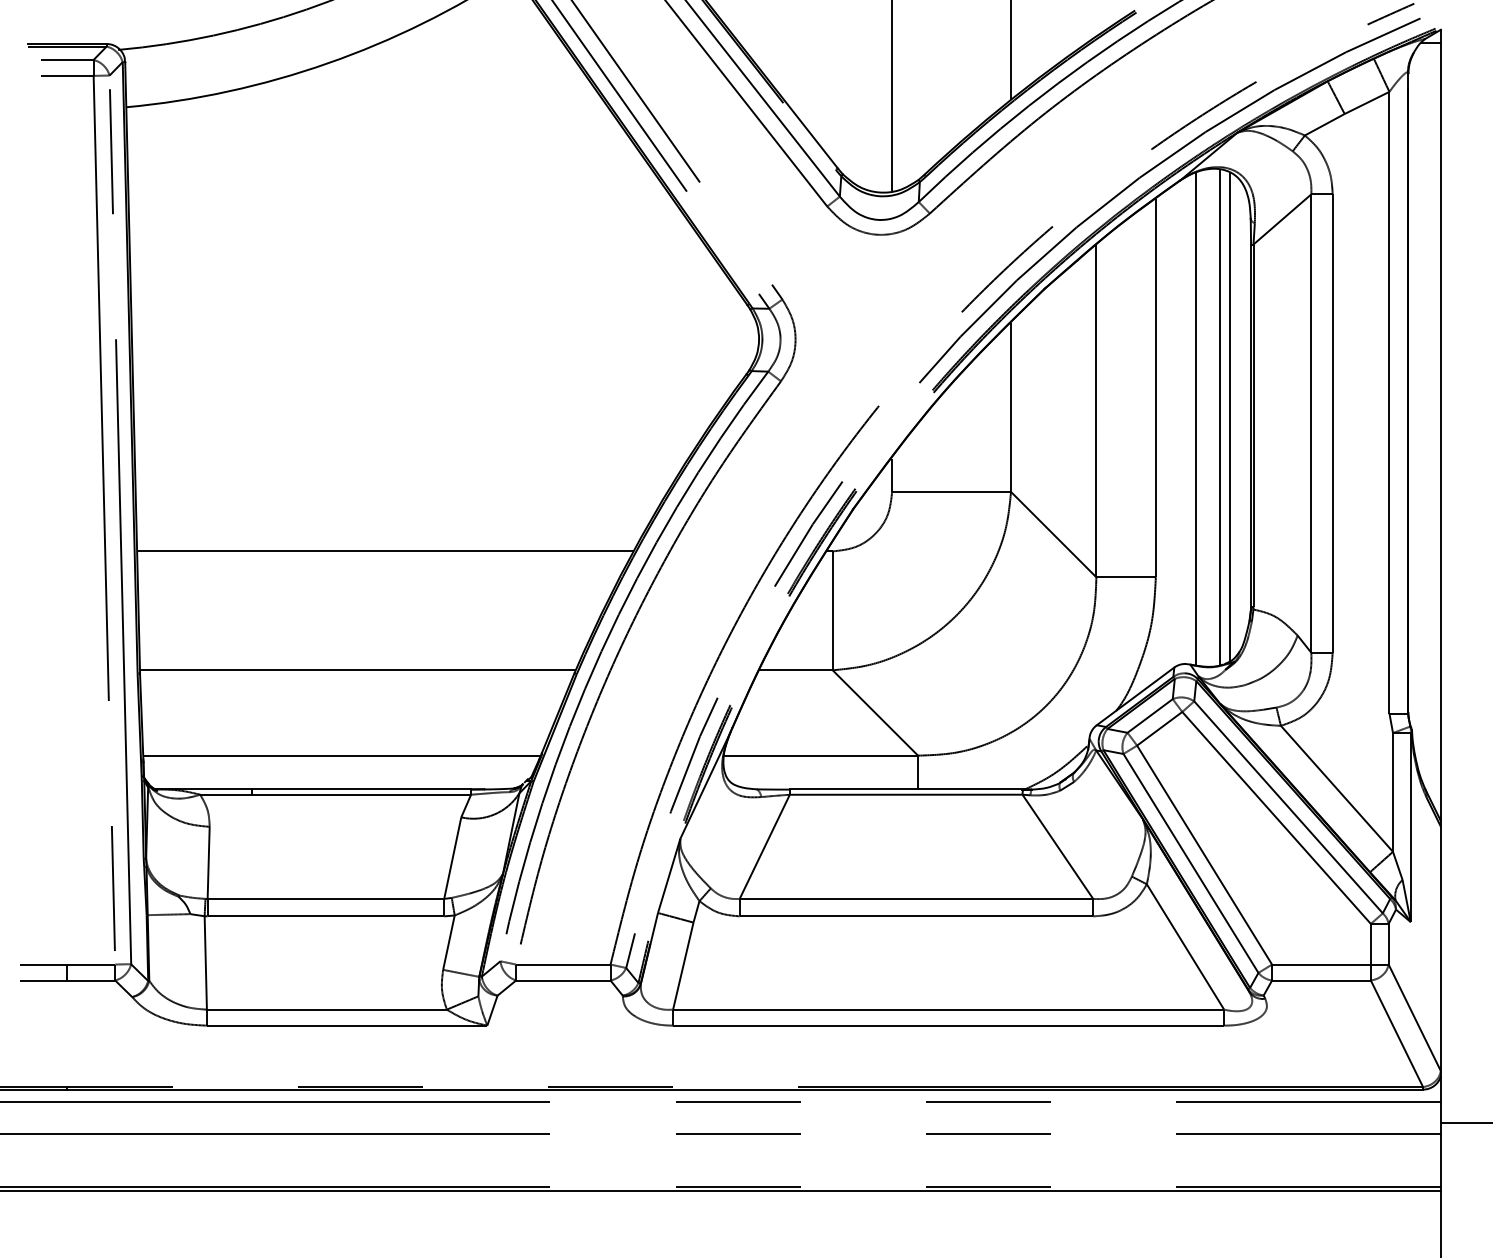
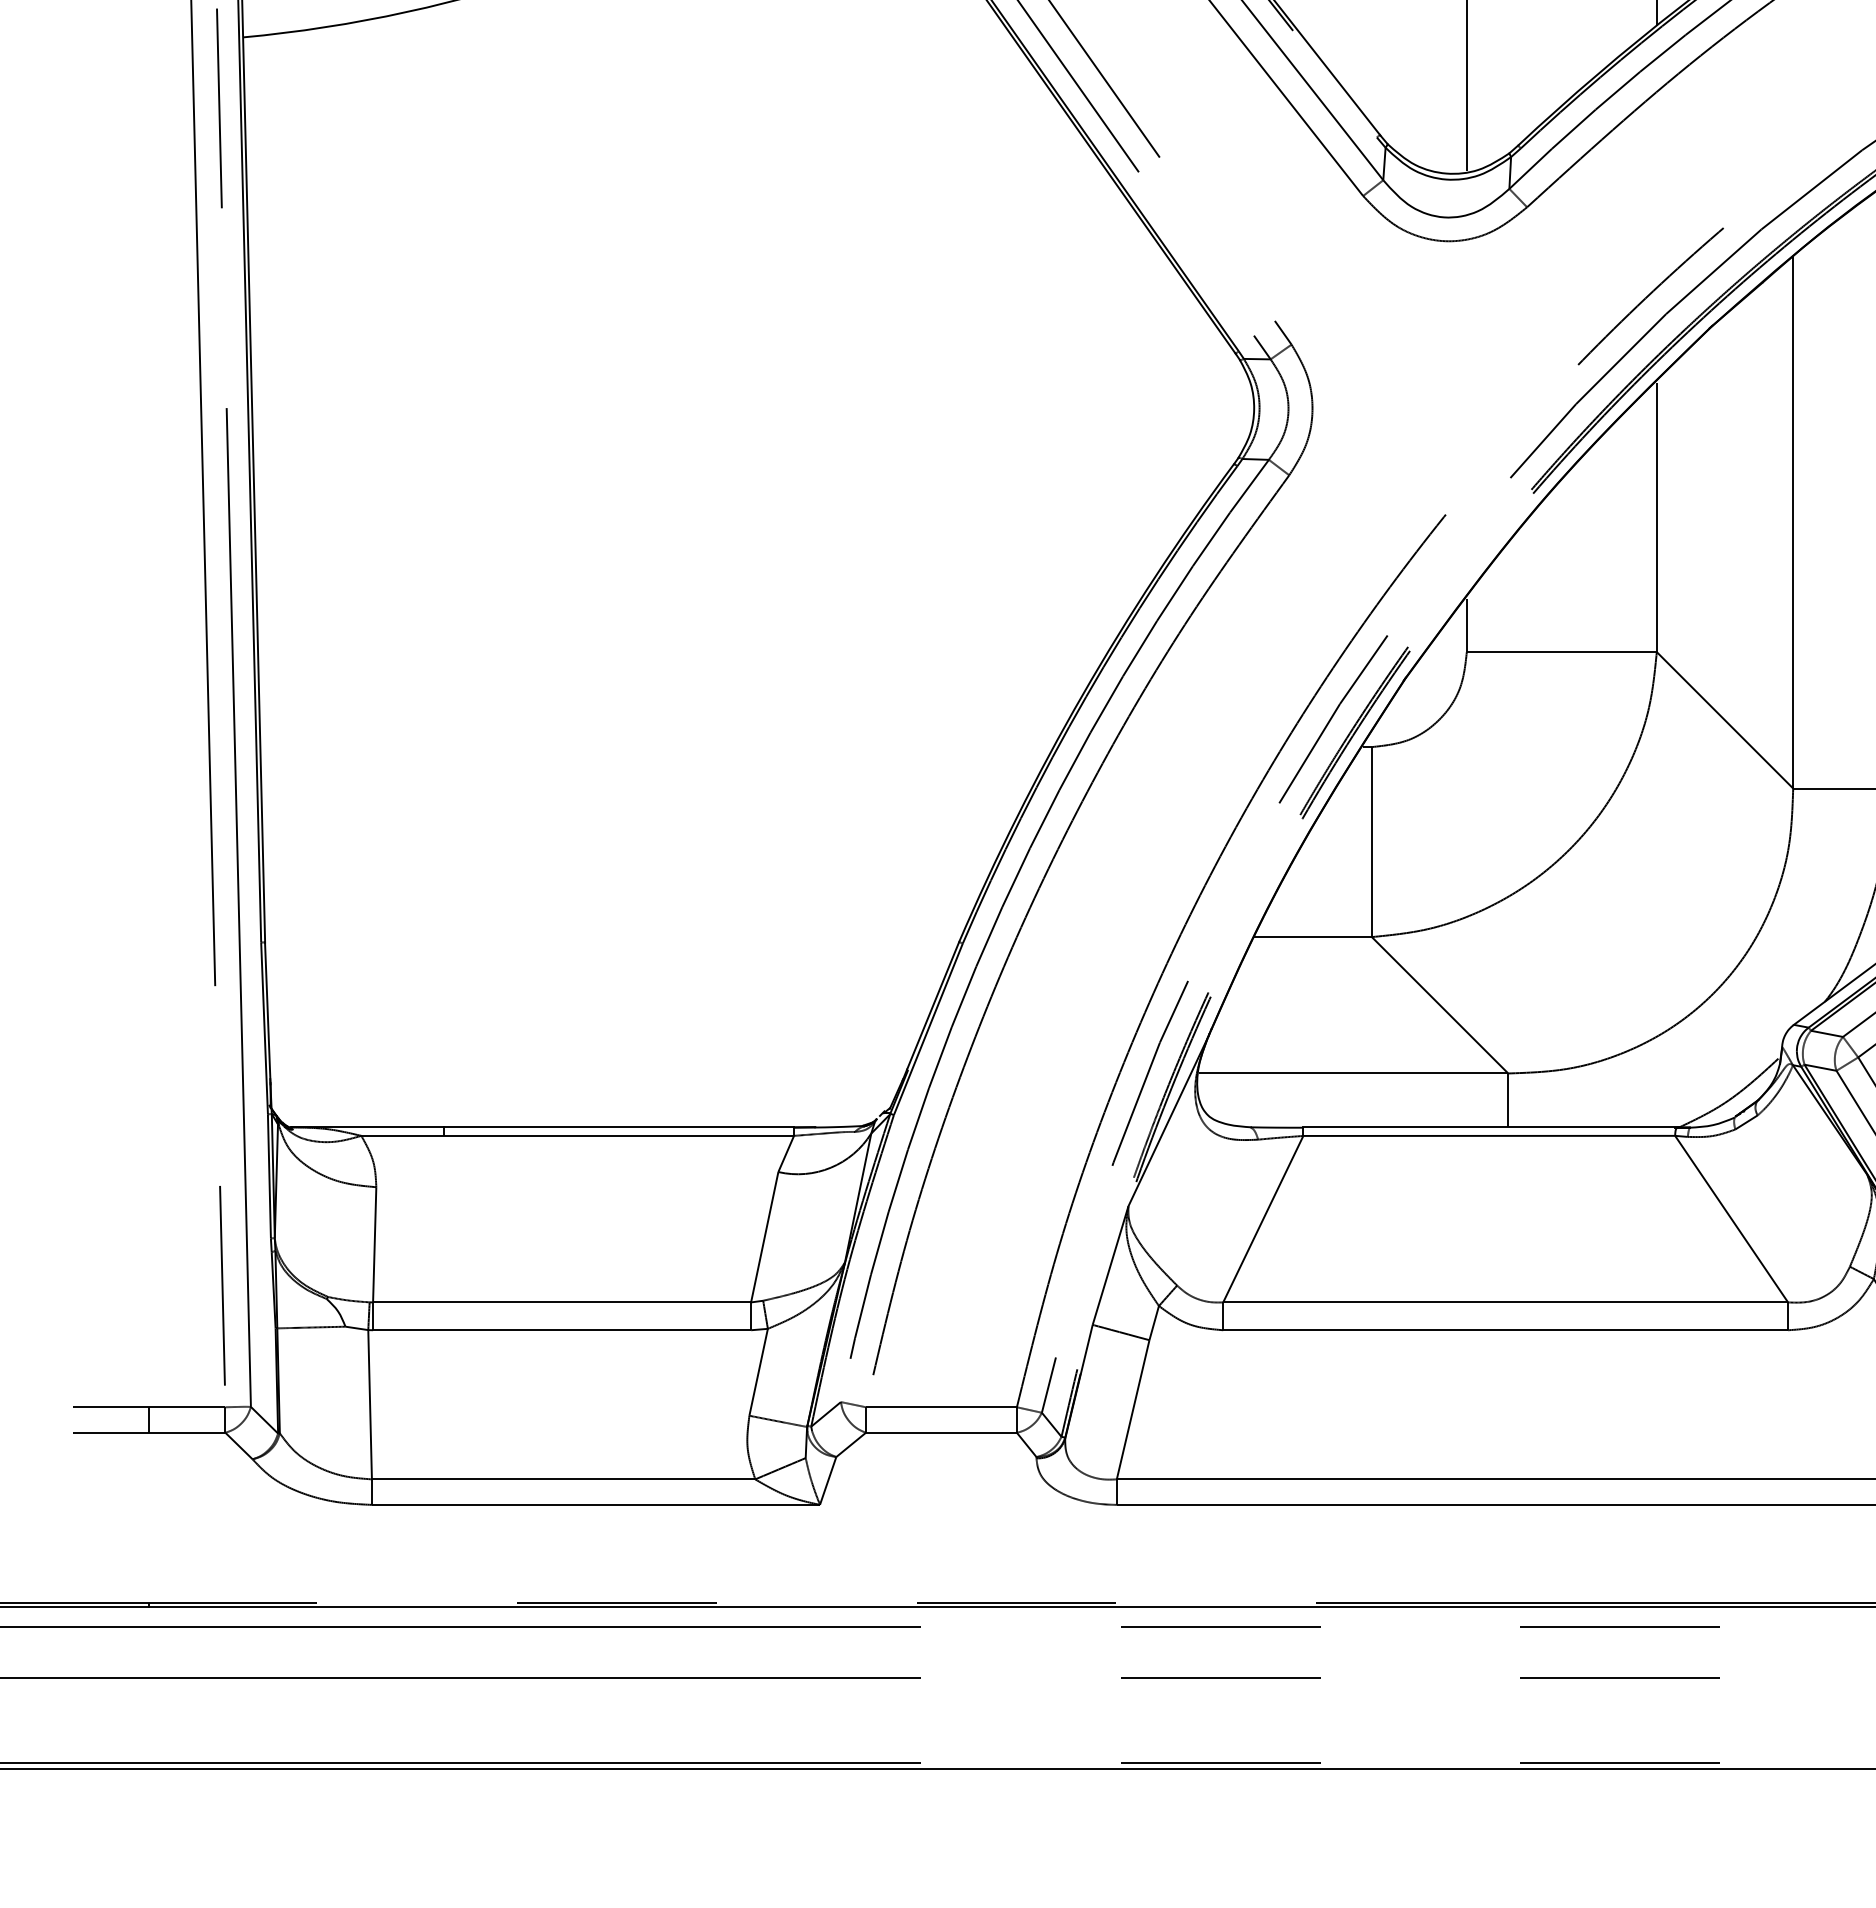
line: (385, 551) -> (657, 747), removed
line: (357, 670) -> (612, 937), removed
line: (341, 755) -> (586, 1073), removed

